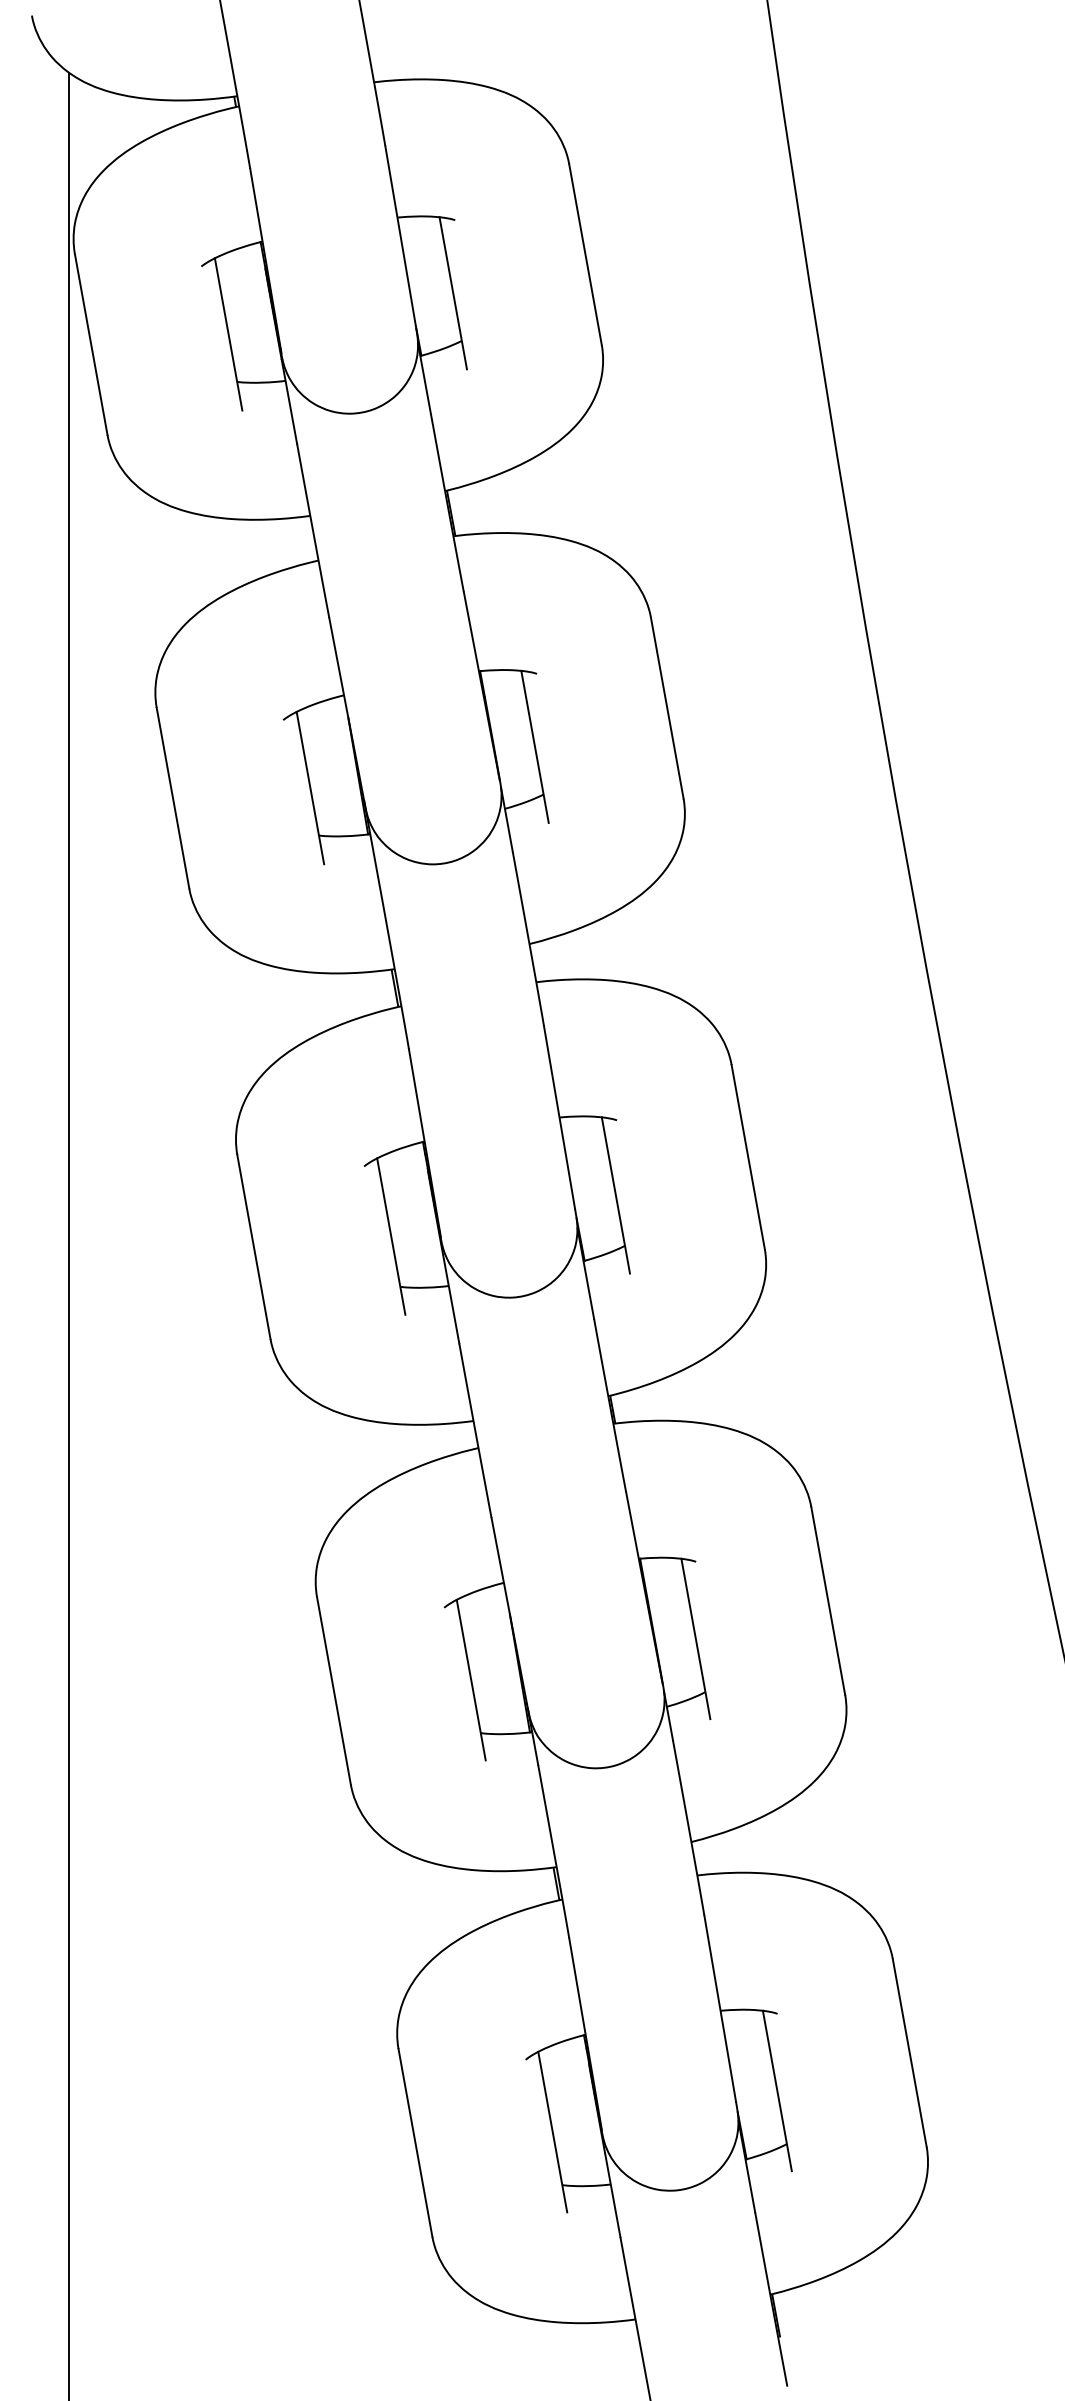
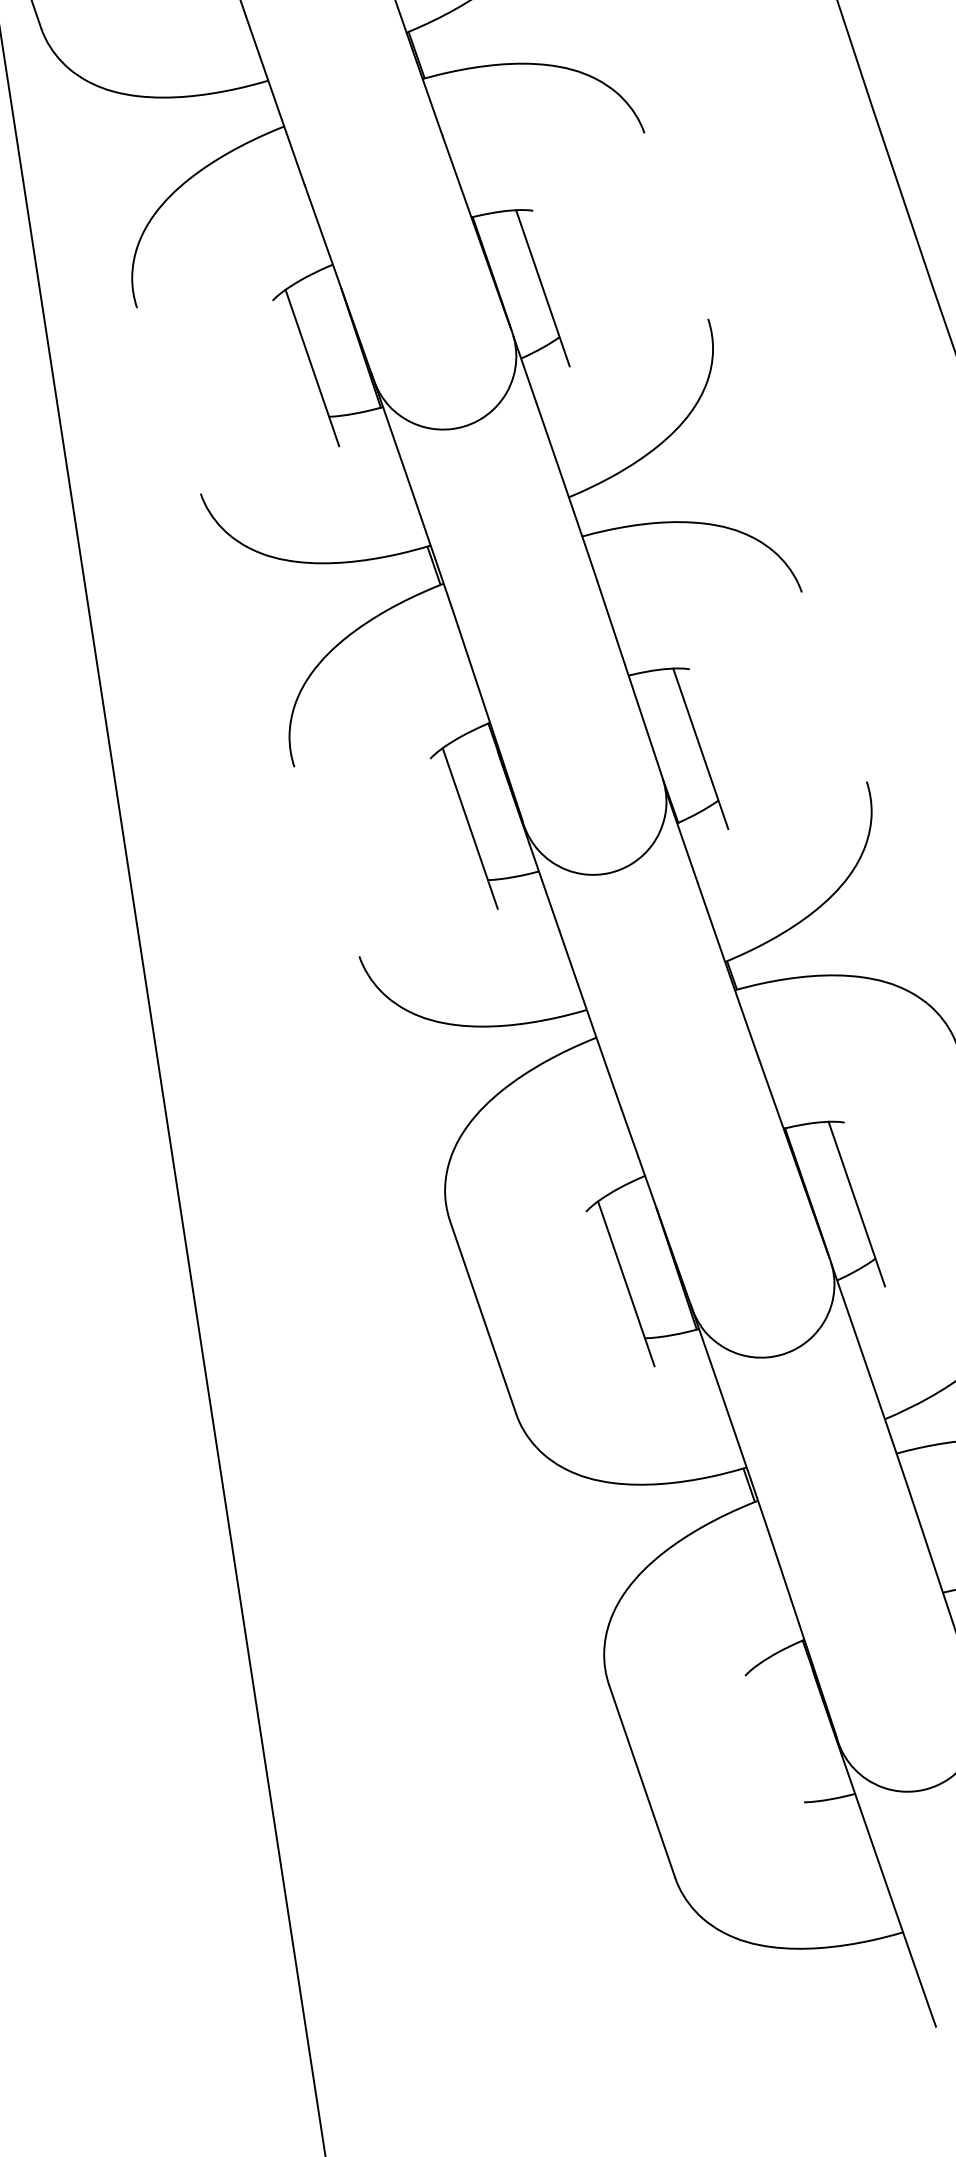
line: (667, 707) -> (676, 225), removed
line: (172, 797) -> (168, 400), removed
line: (747, 1157) -> (833, 687), removed
line: (253, 1246) -> (326, 861), removed
line: (552, 2131) -> (785, 1747), removed

